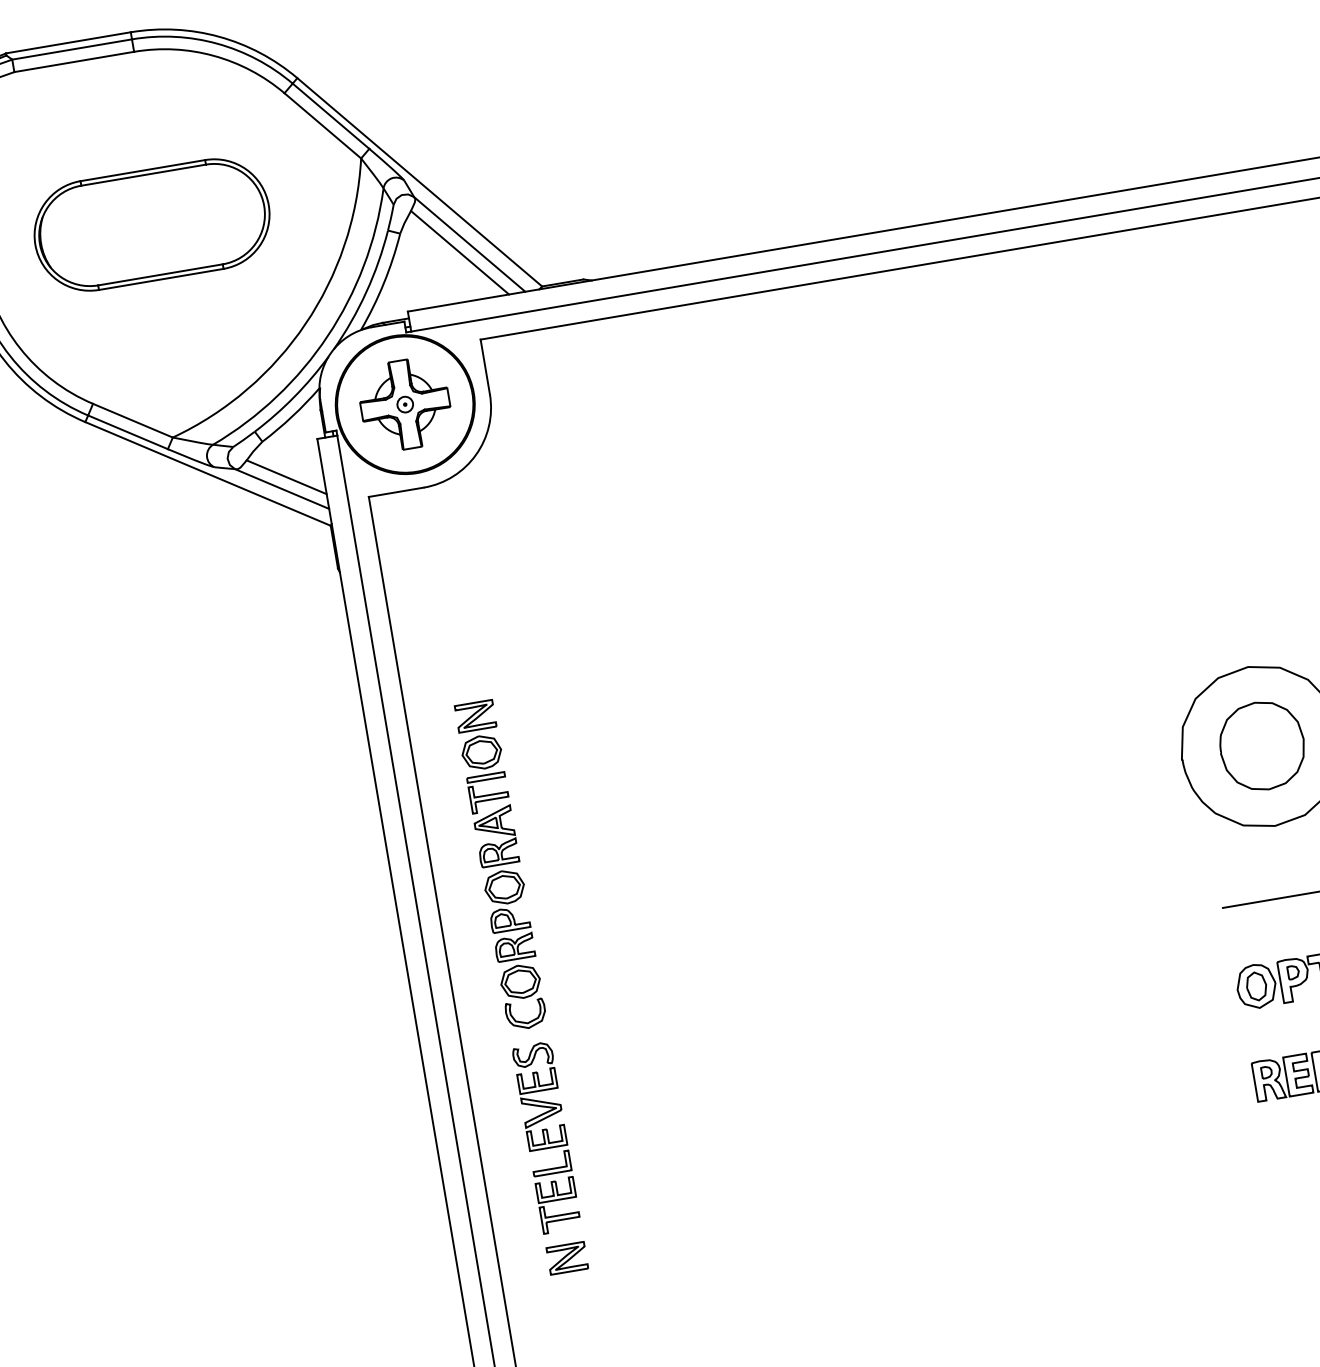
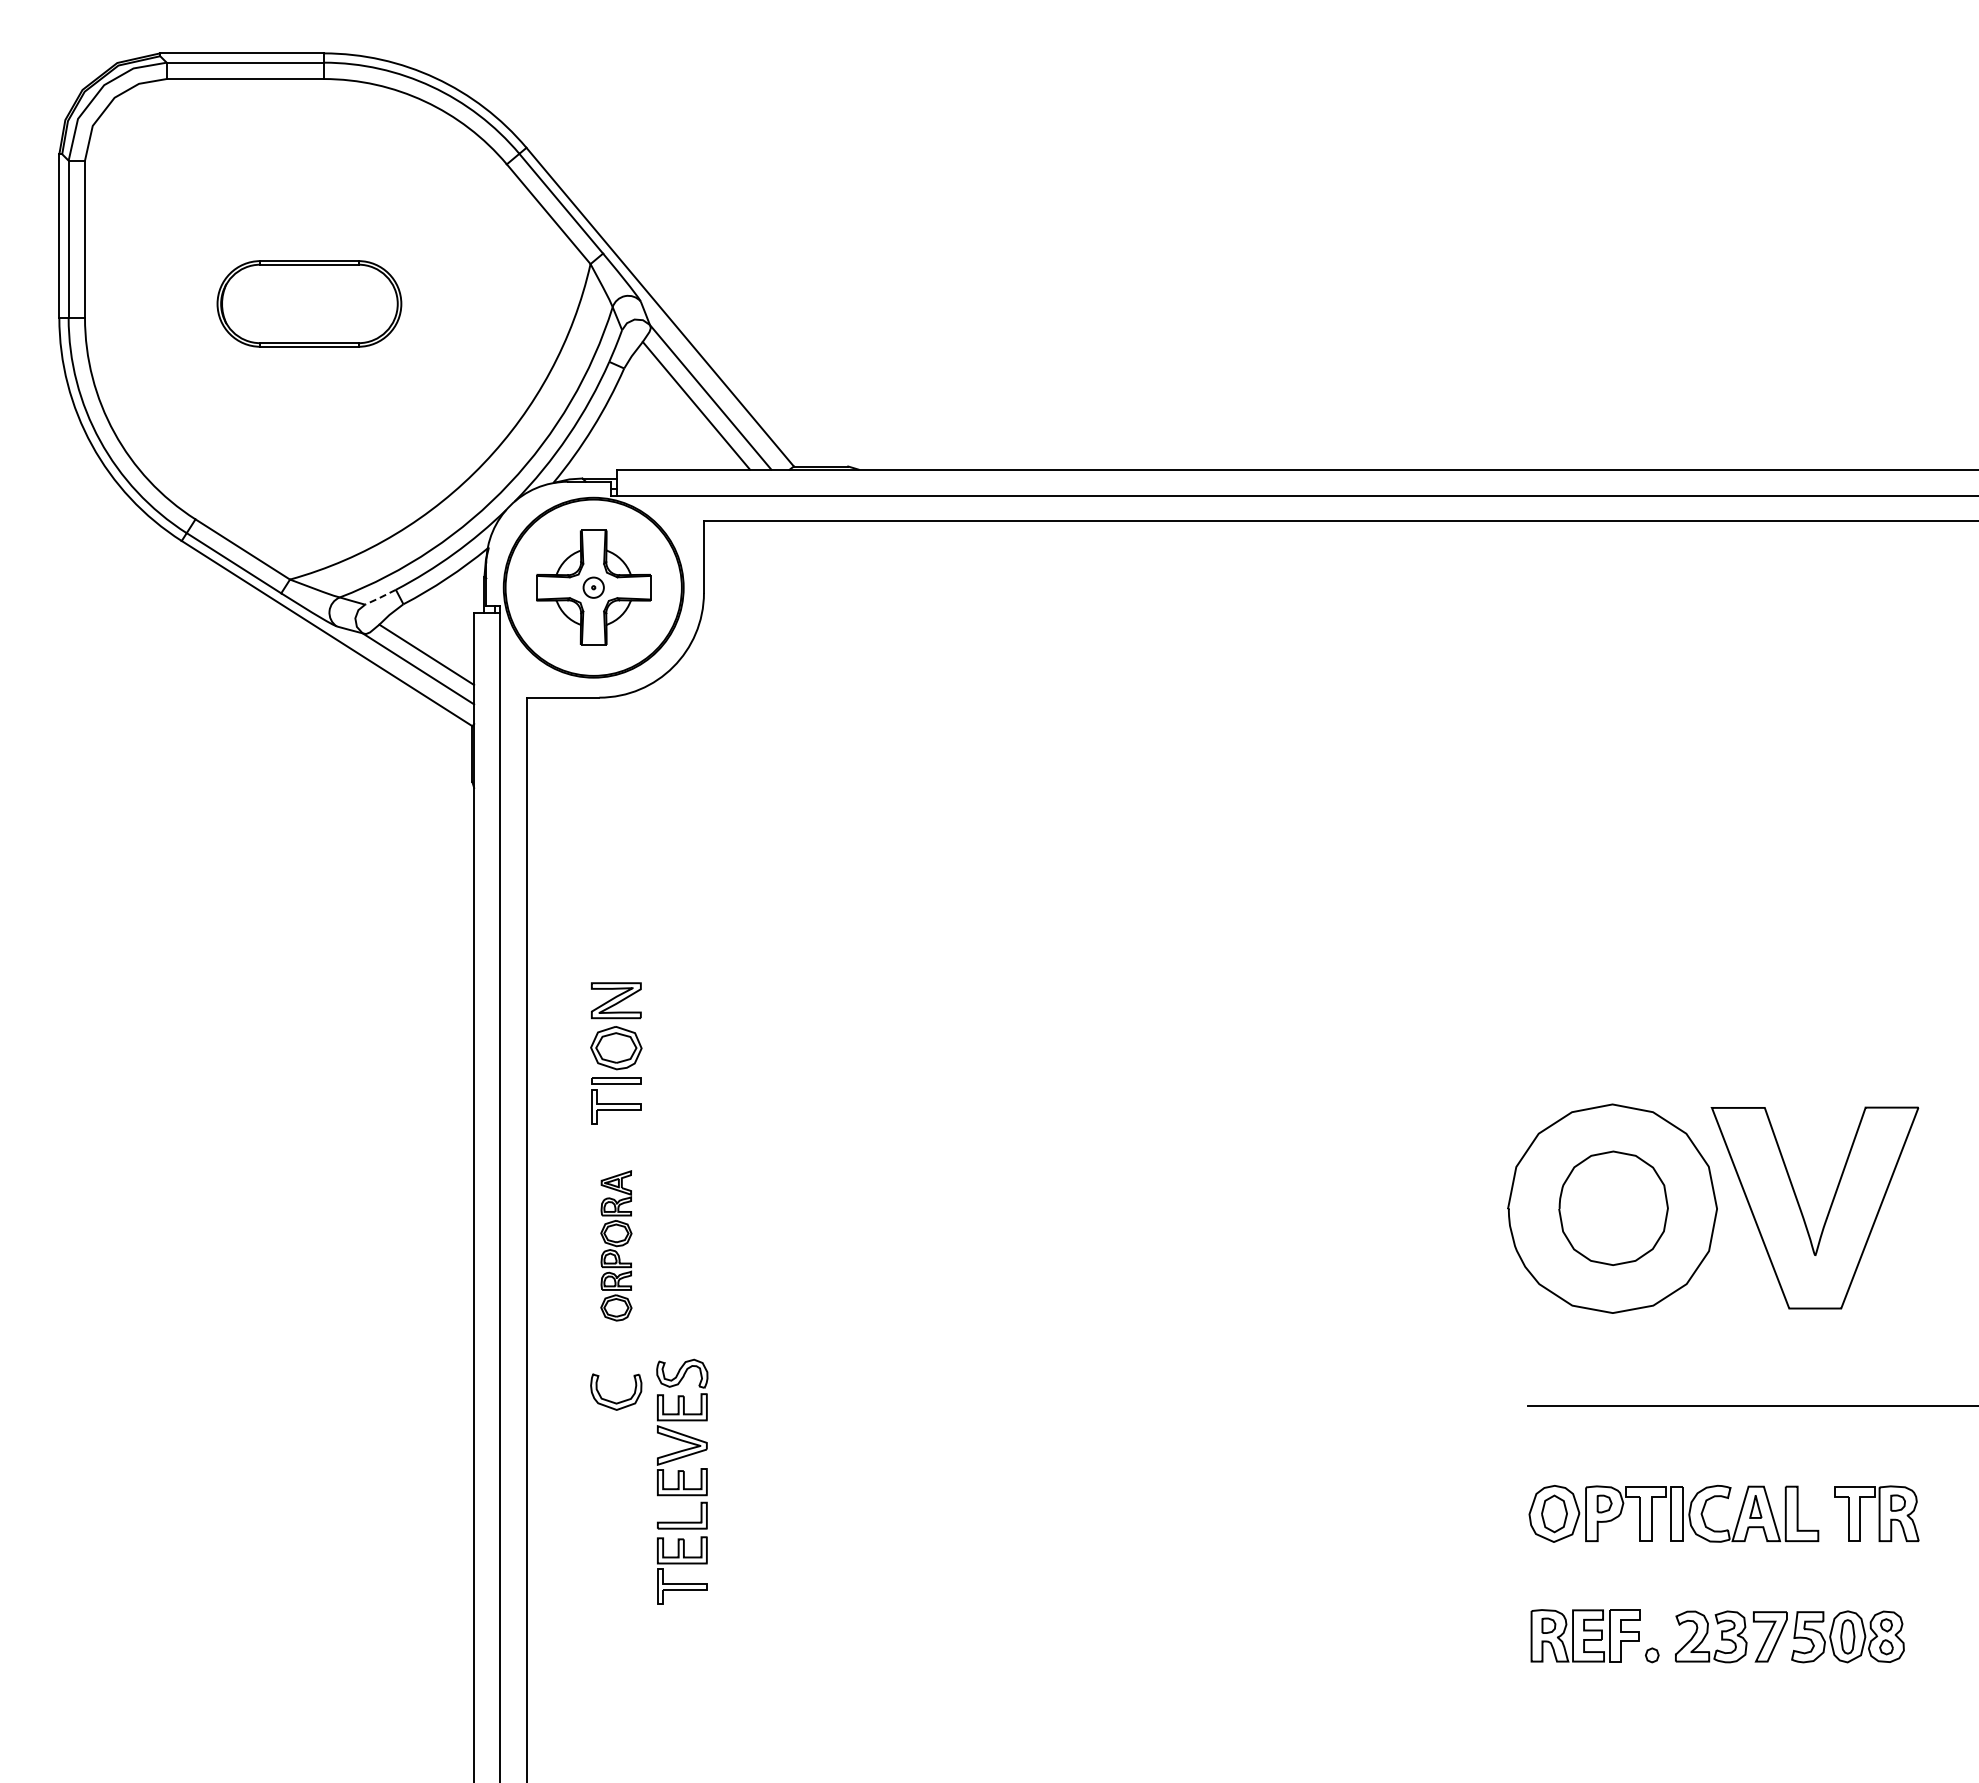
part: (152, 224) -> (309, 303), size x0.6
line: (243, 439) -> (379, 597), solid -> dashed
part: (507, 902) -> (616, 1245), size x0.6
part: (547, 1137) -> (682, 1481), moved
part: (567, 1257) -> (616, 1711), removed

